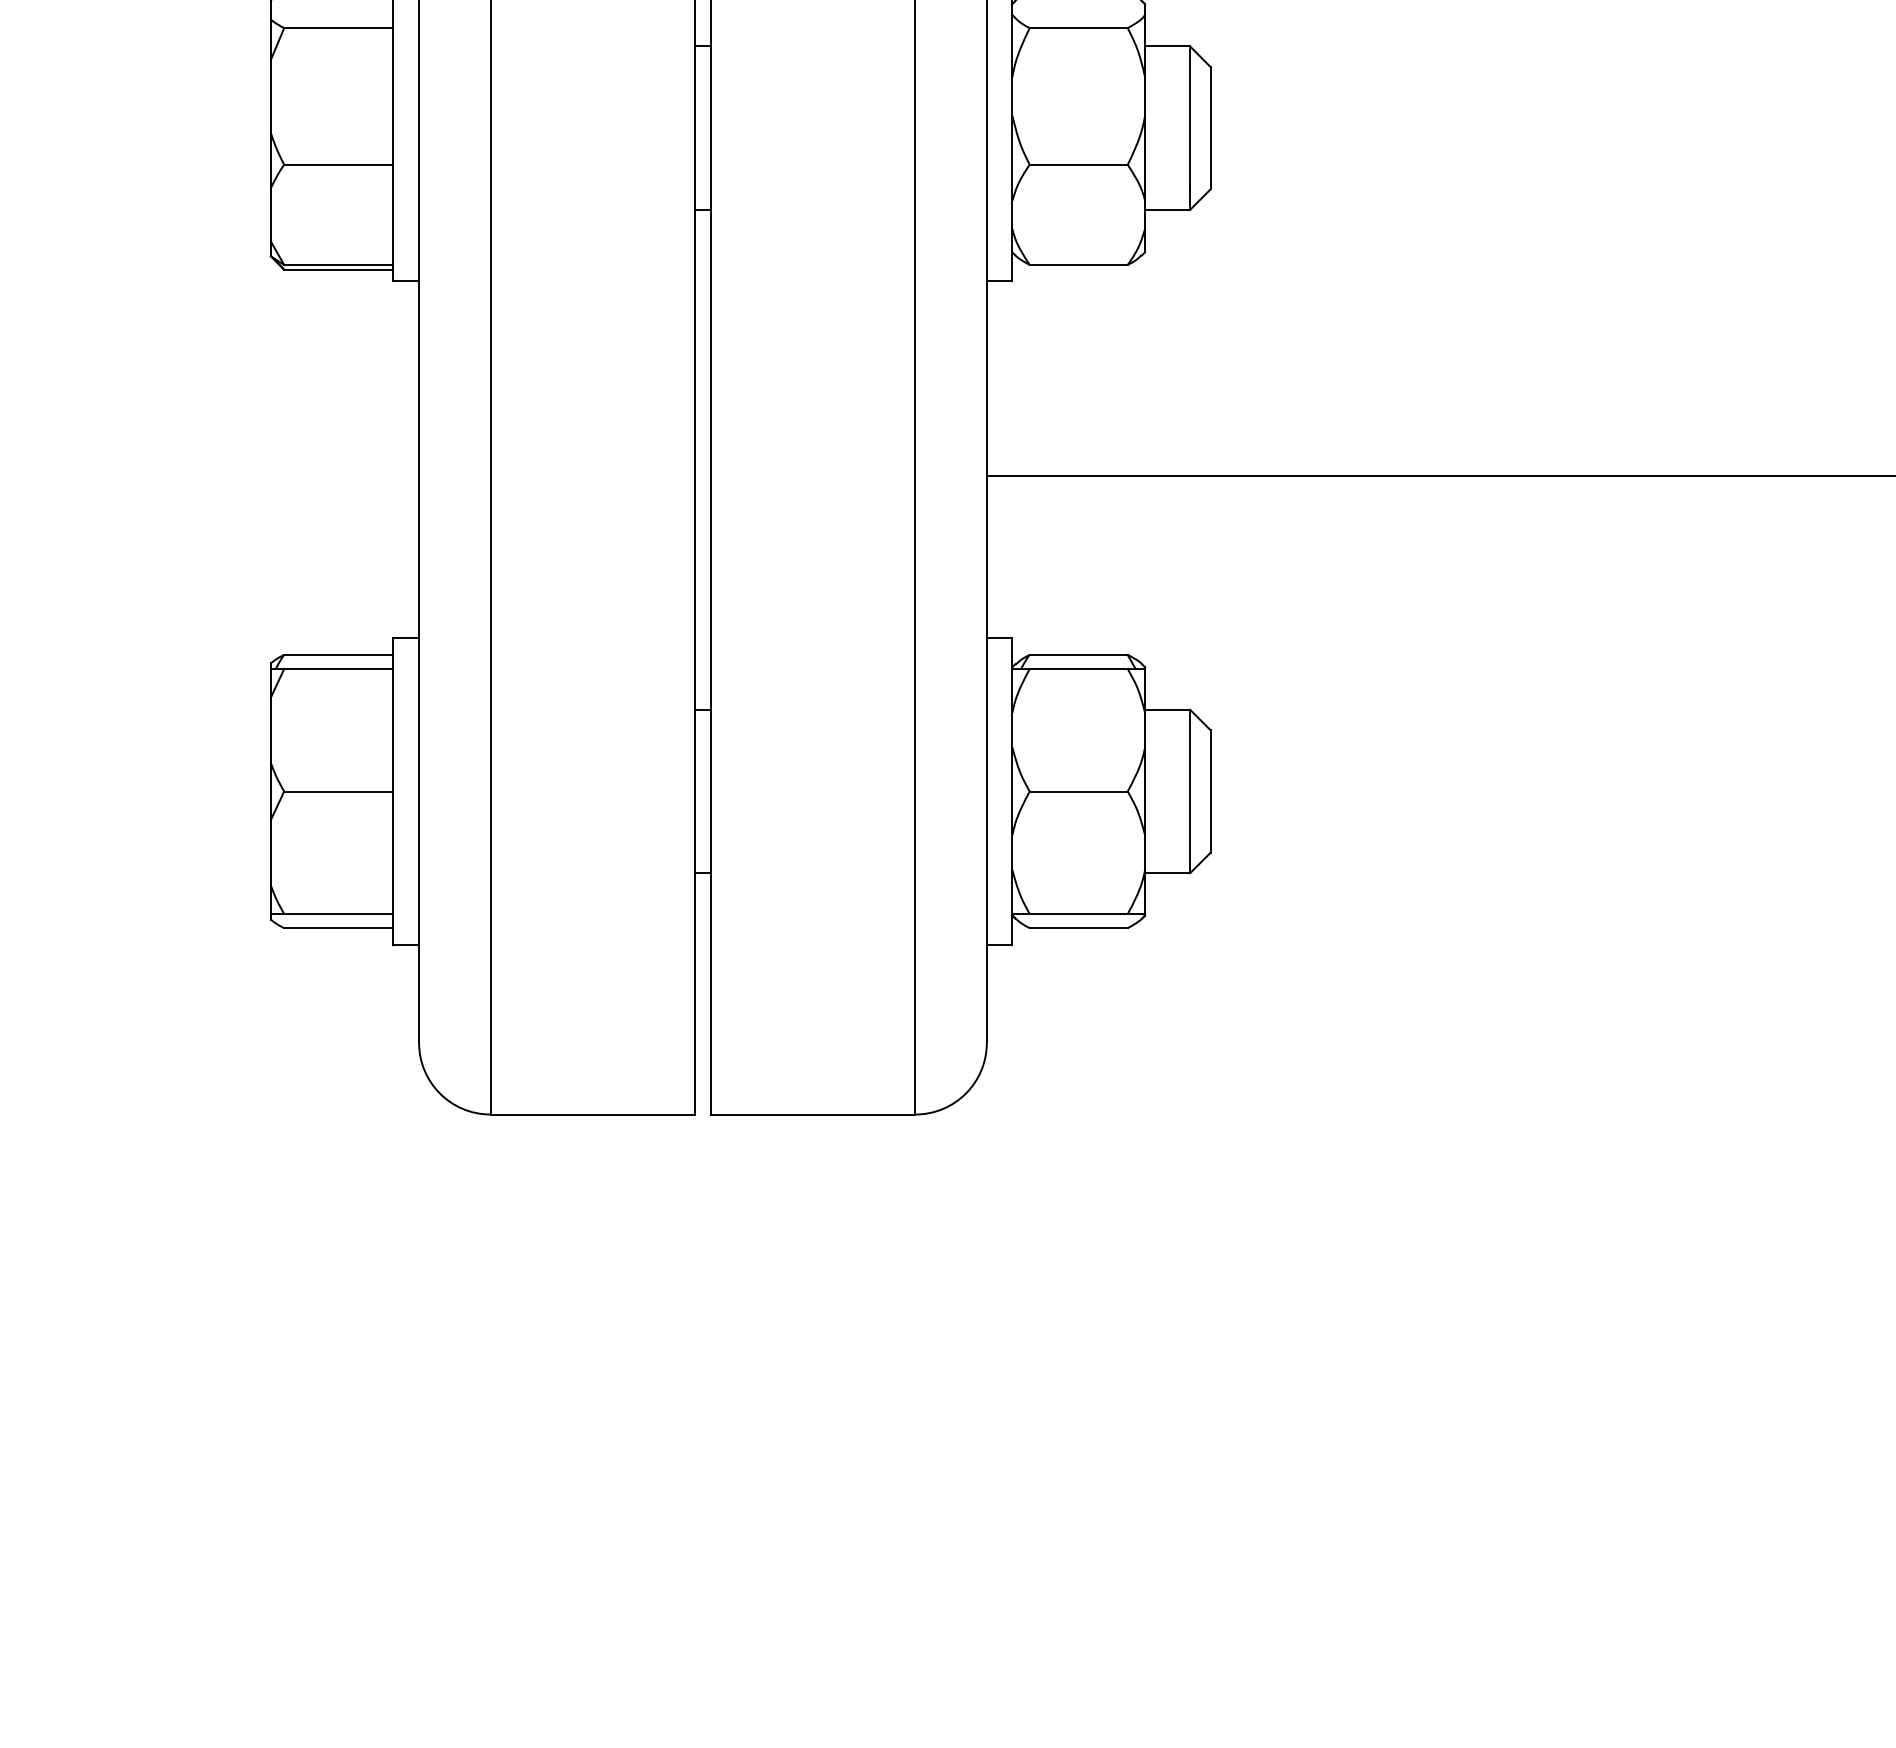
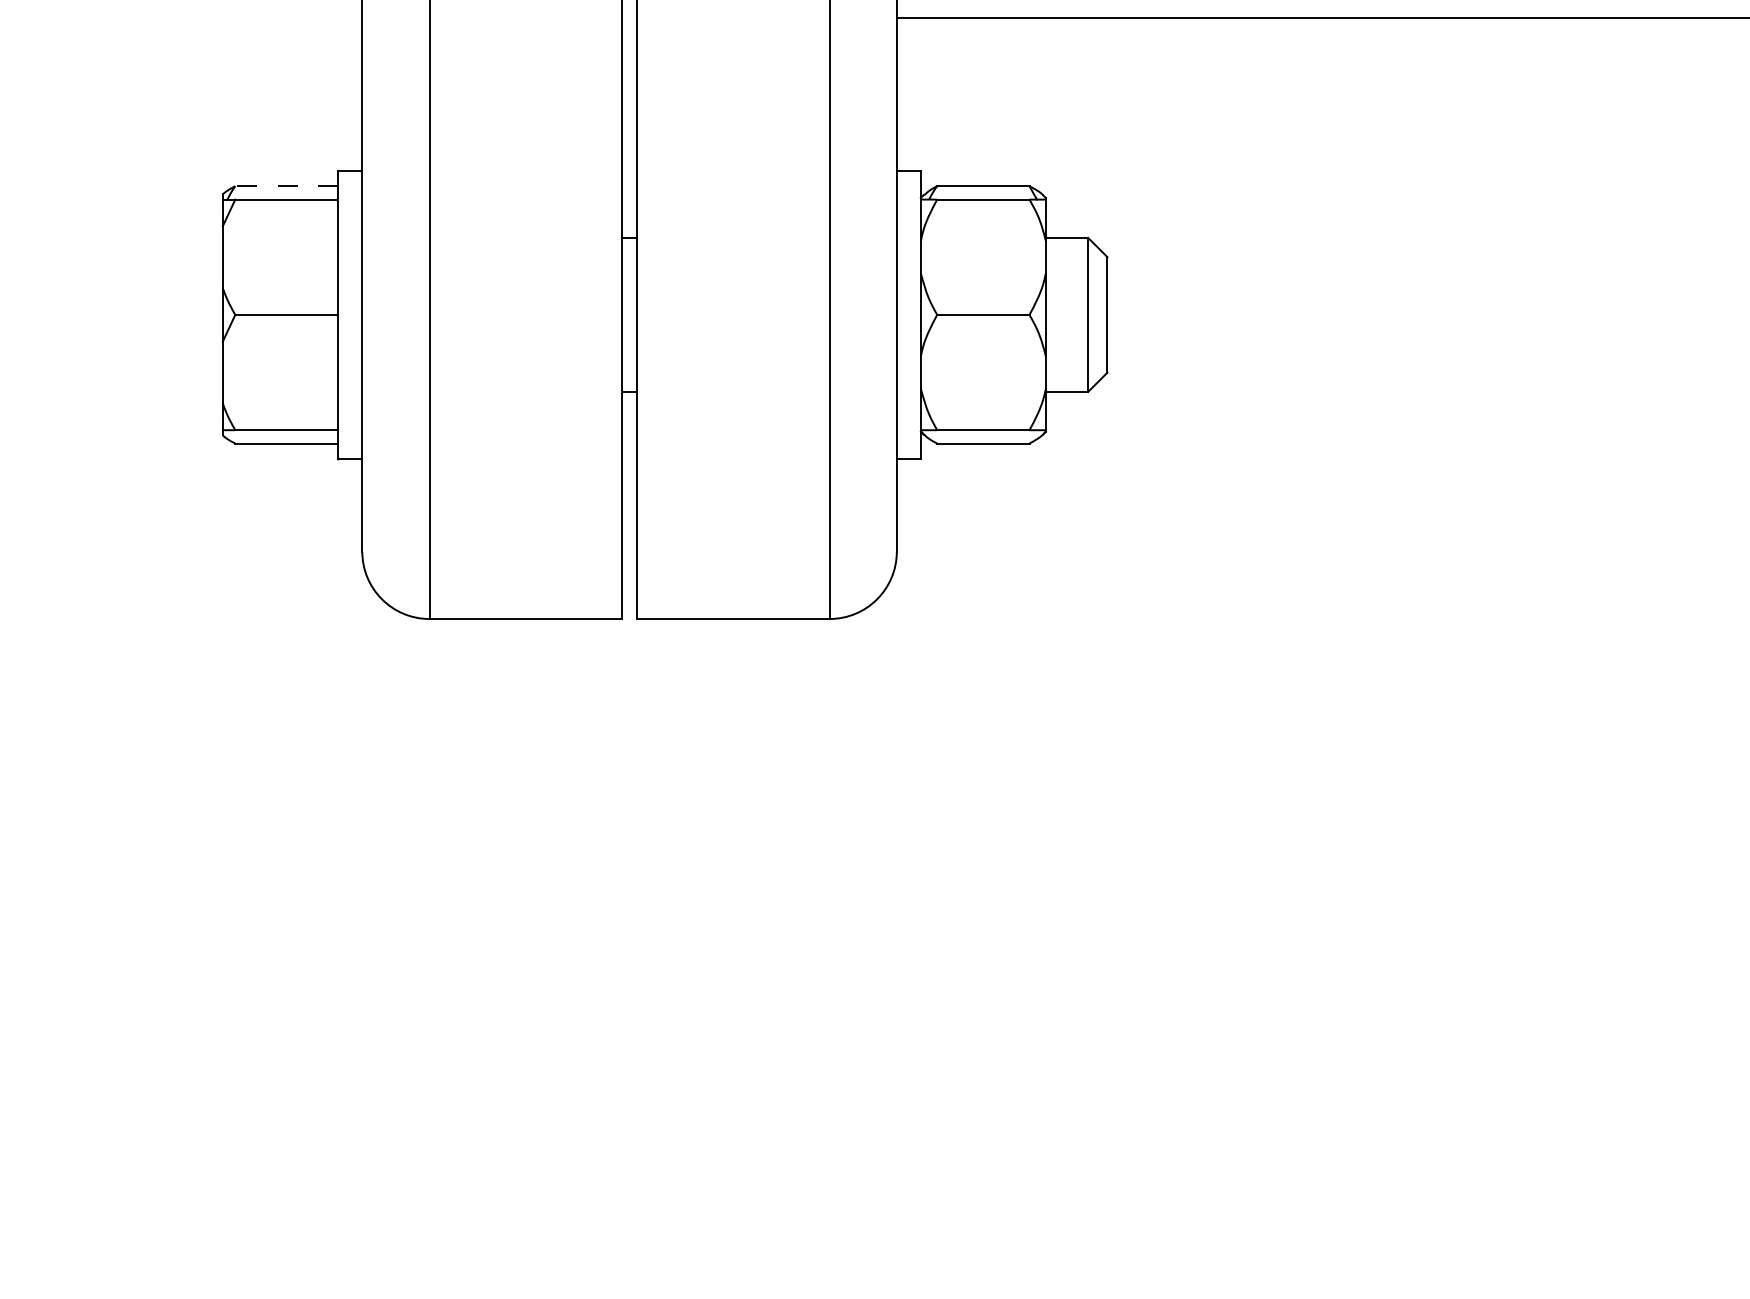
line: (338, 654) -> (286, 185), solid -> dashed

